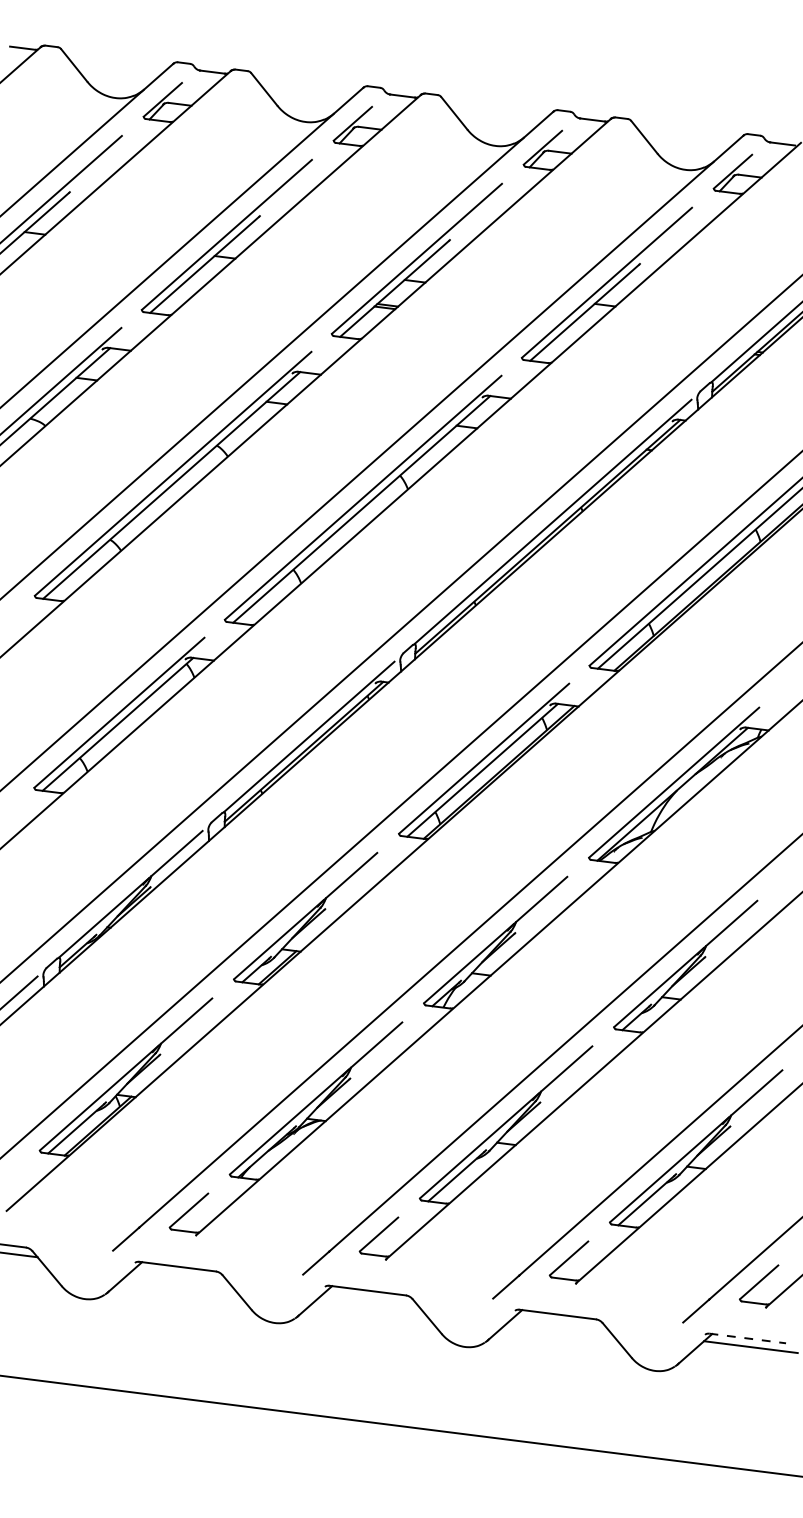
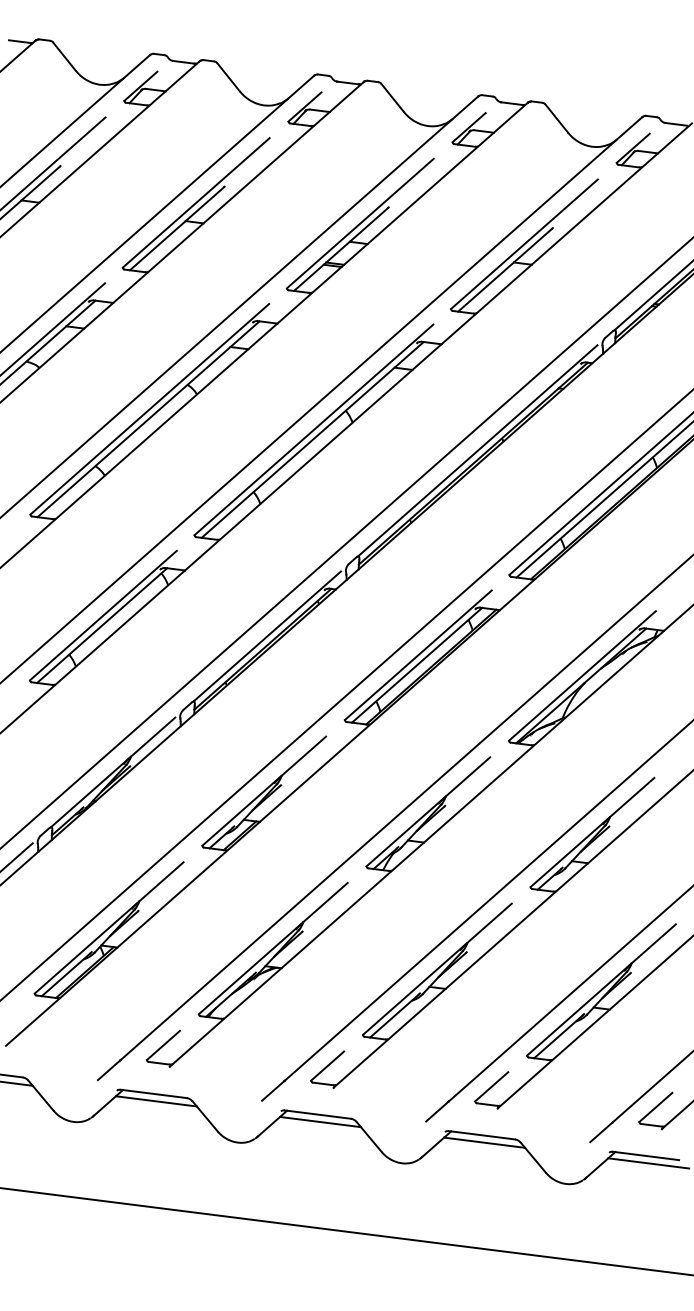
line: (180, 1275) -> (156, 1101), added
line: (370, 1299) -> (320, 1122), added
line: (560, 1323) -> (484, 1143), added
line: (747, 1338) -> (645, 1155), dashed -> solid

